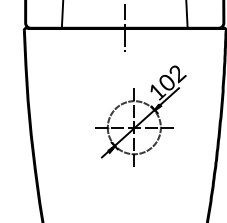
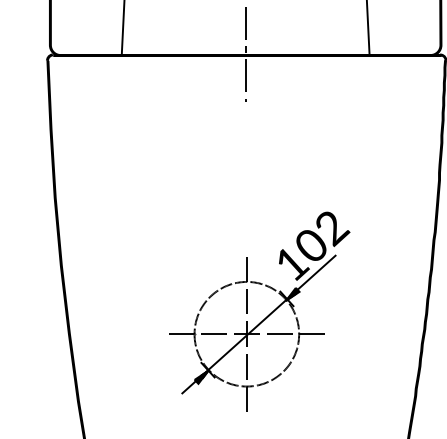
part: (140, 115) -> (258, 310), moved

